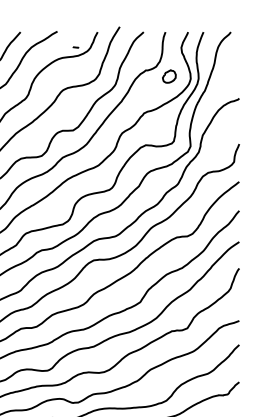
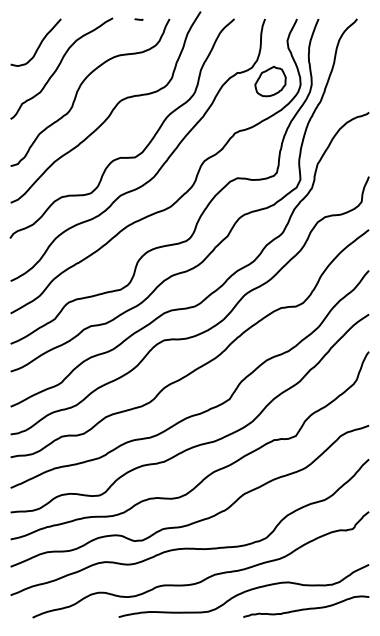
line: (75, 47) -> (138, 19), moved
part: (169, 76) -> (270, 81), size x1.67

